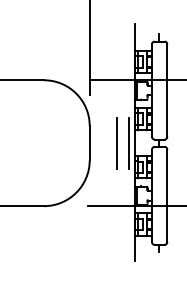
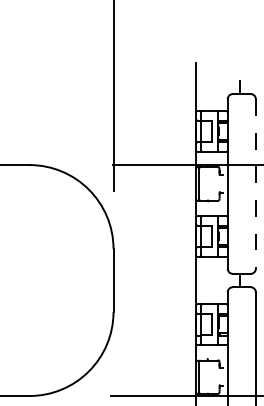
line: (167, 91) -> (256, 185), solid -> dashed
line: (128, 142) -> (184, 279), removed
line: (116, 143) -> (162, 281), removed

